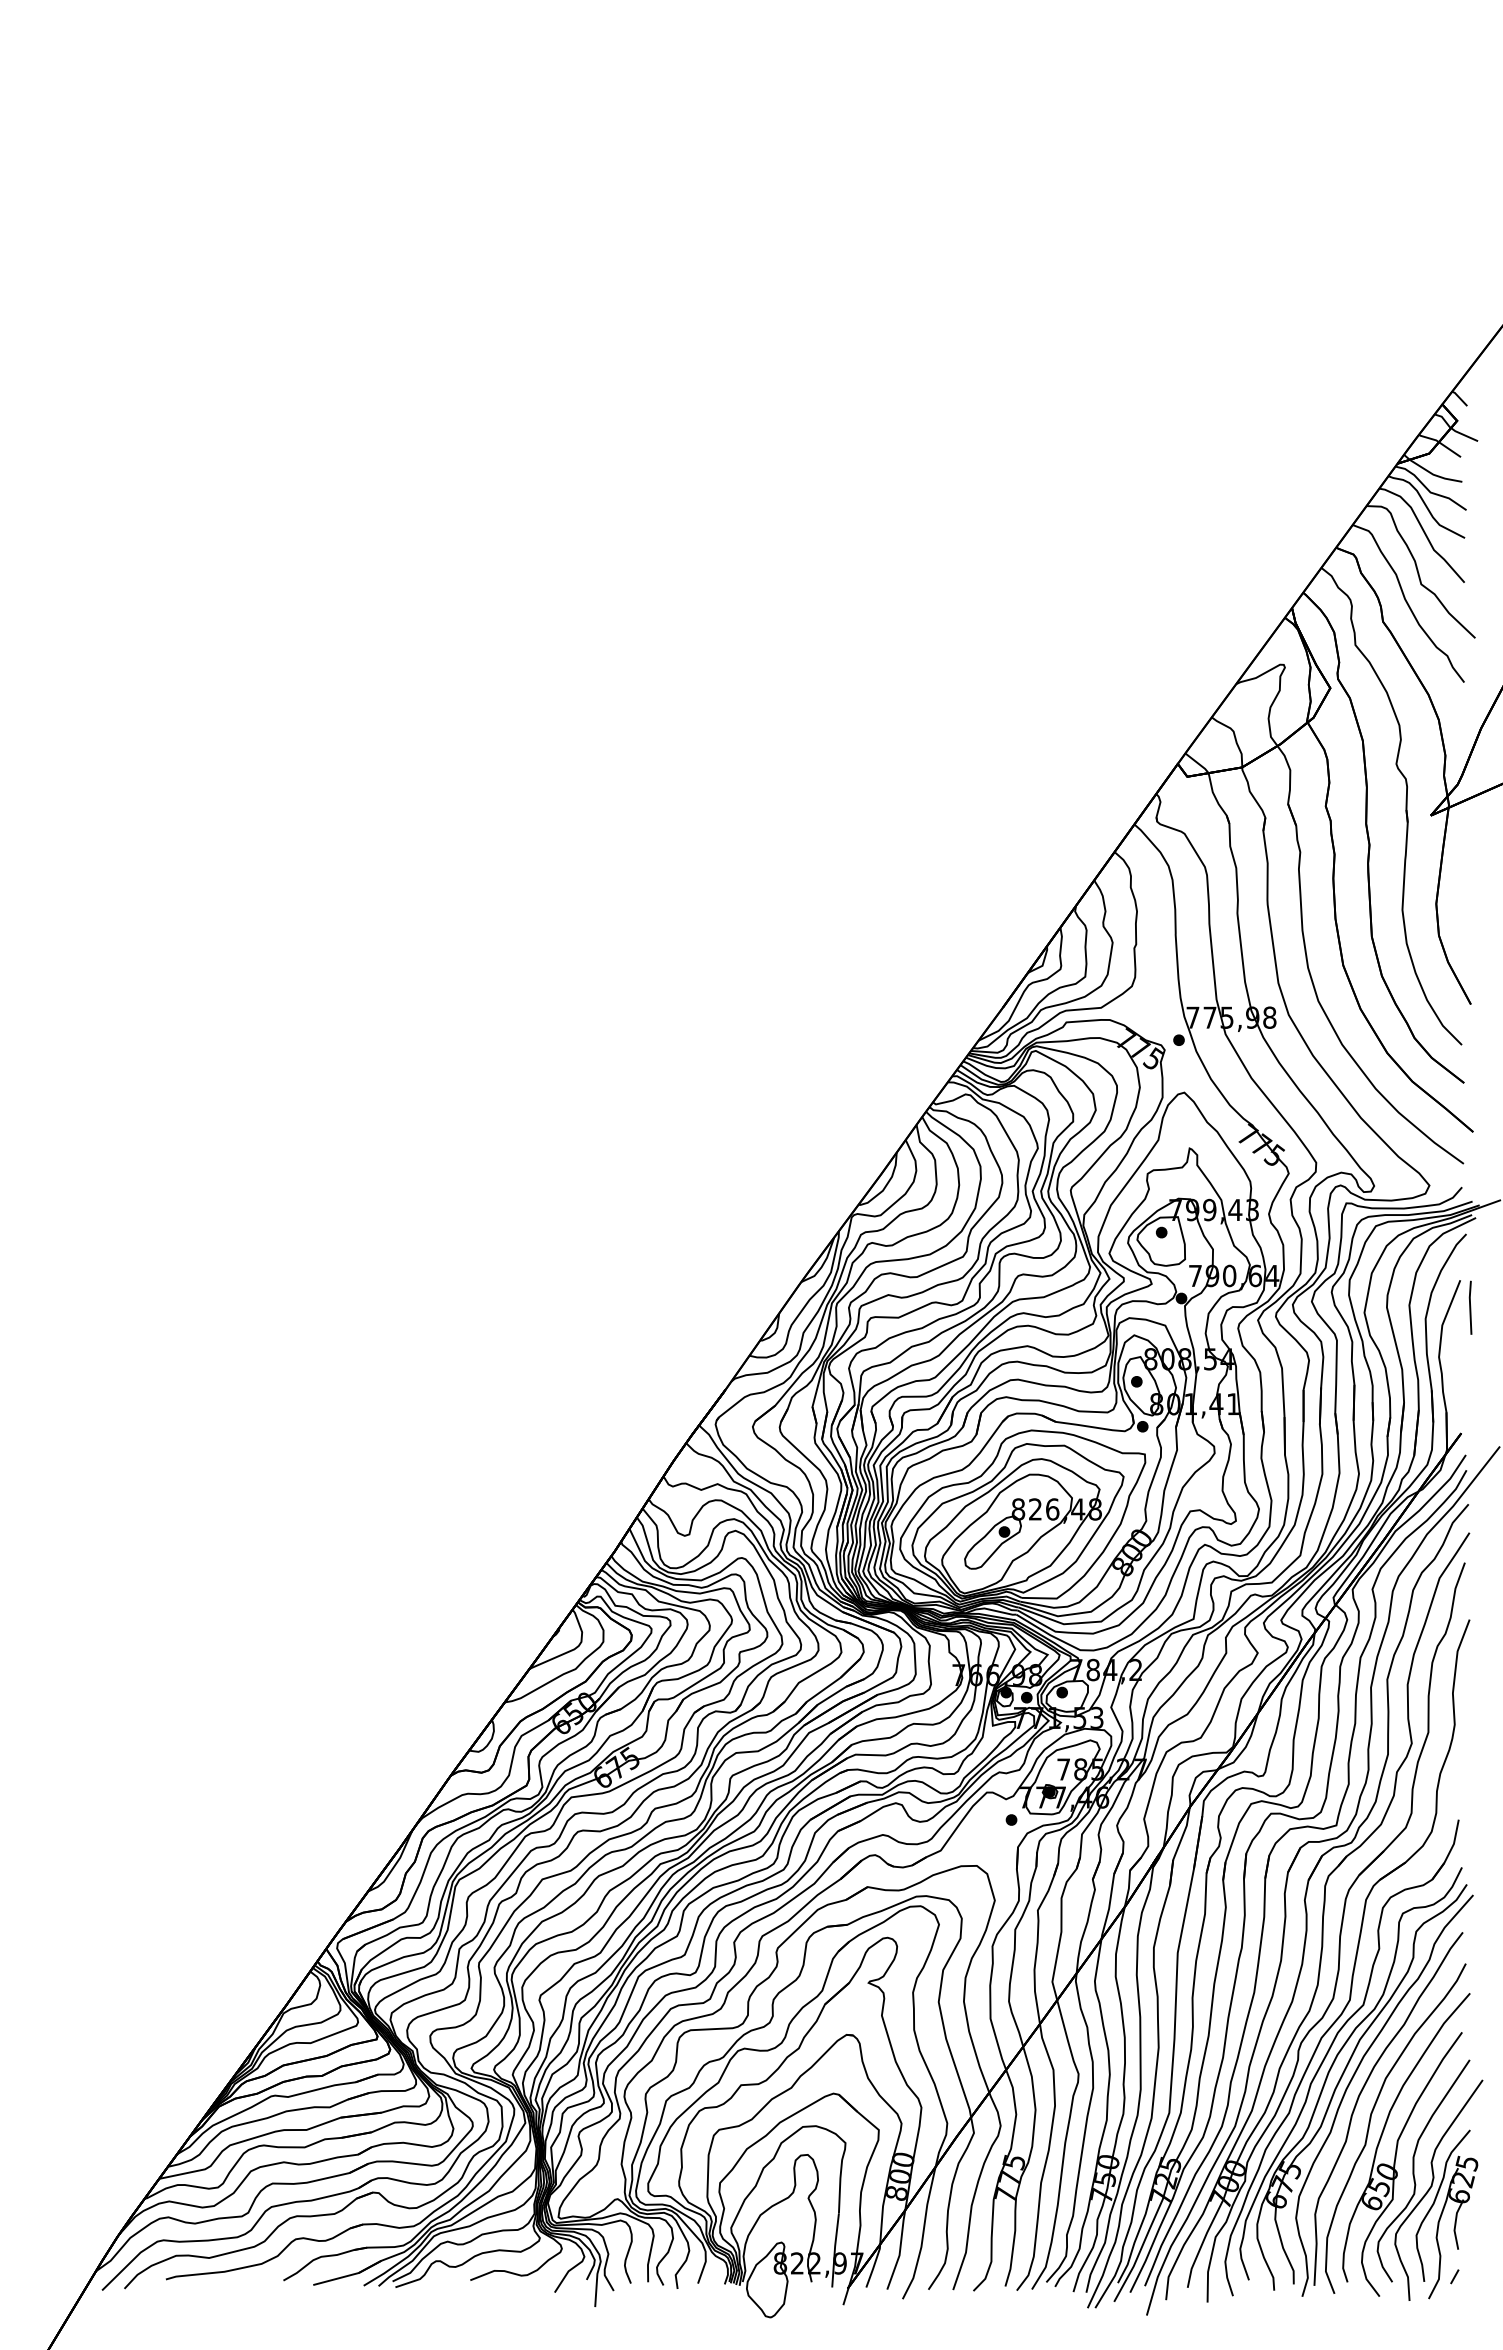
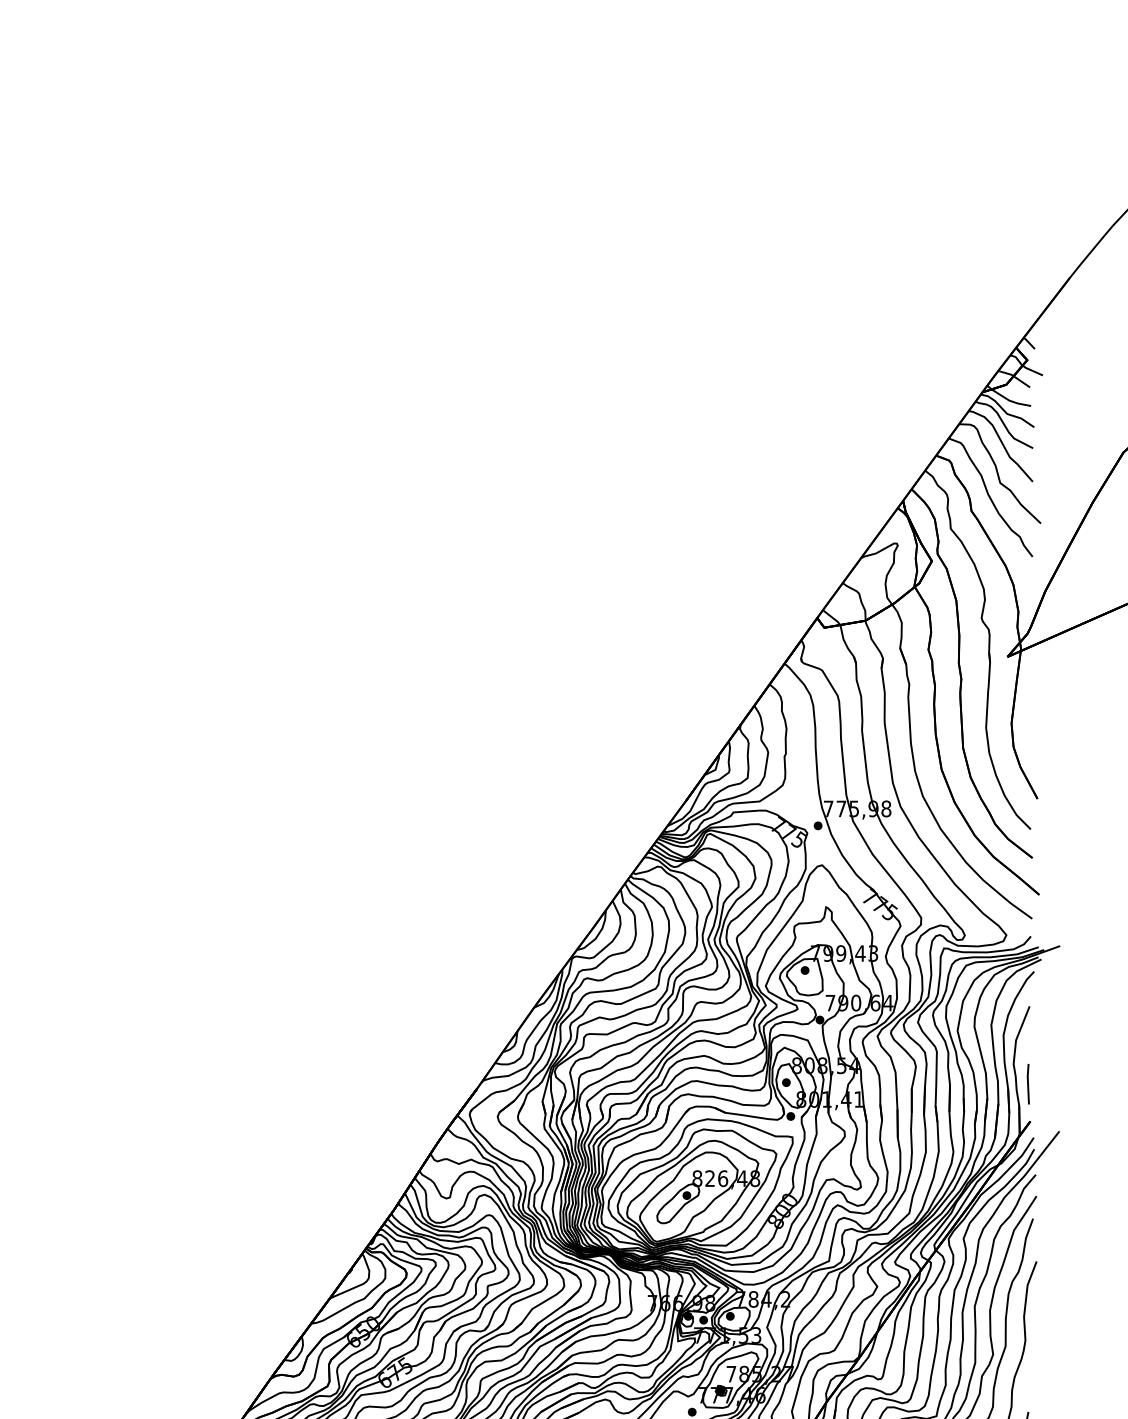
line: (1470, 1307) -> (1028, 1083), moved

